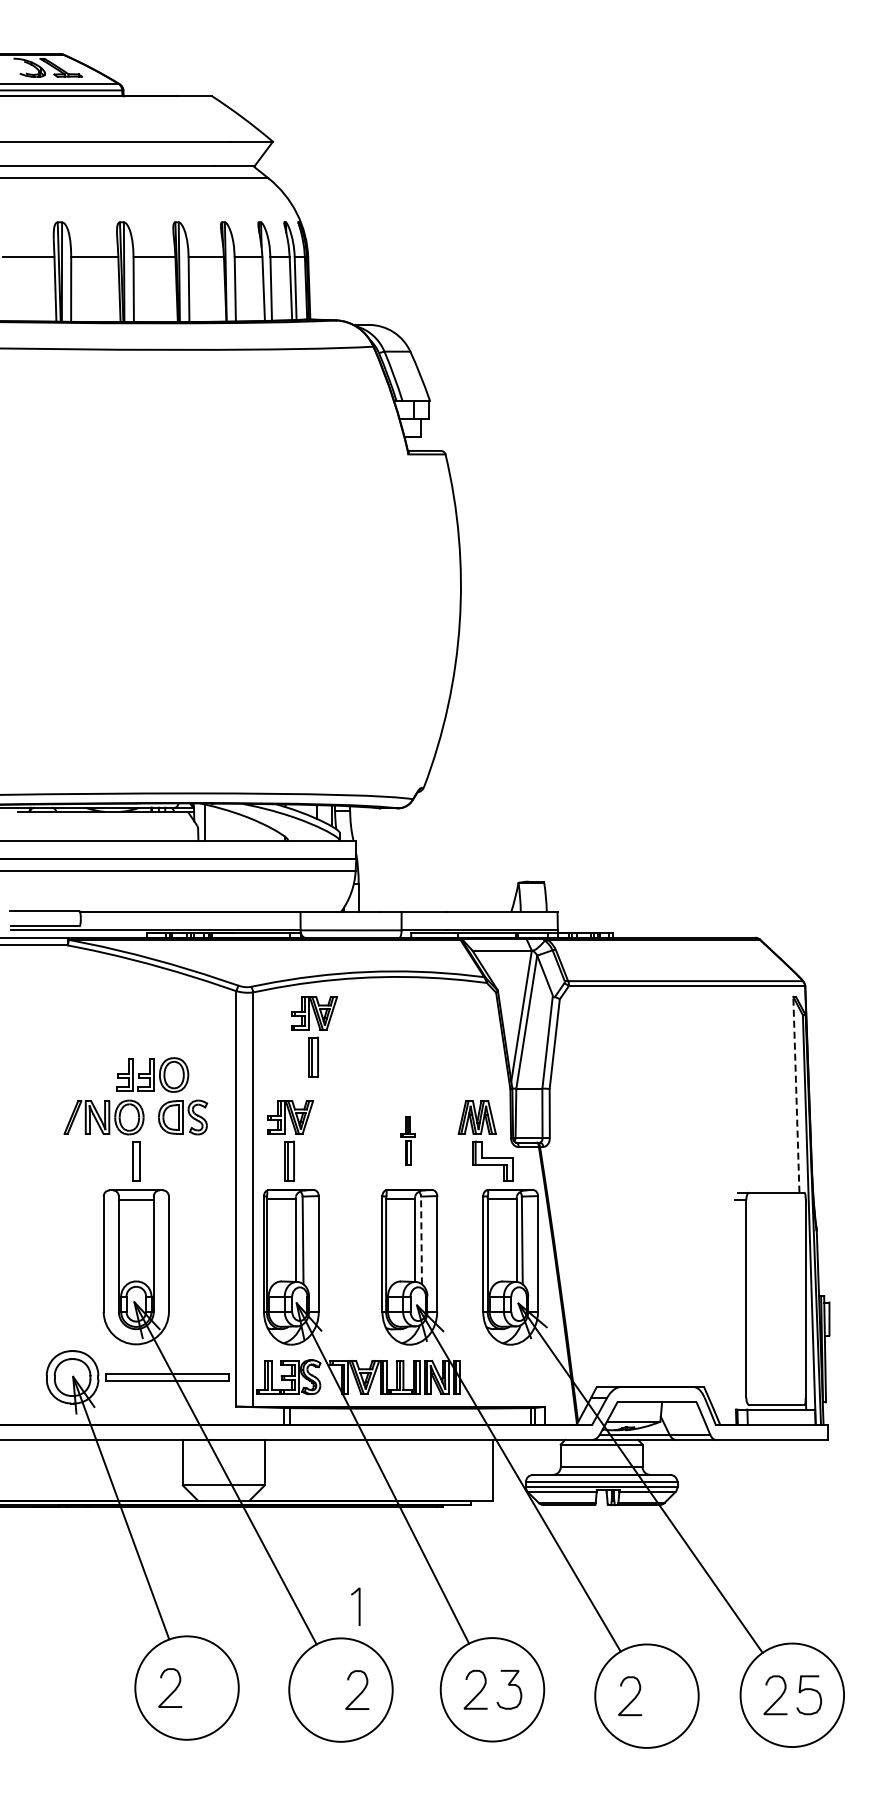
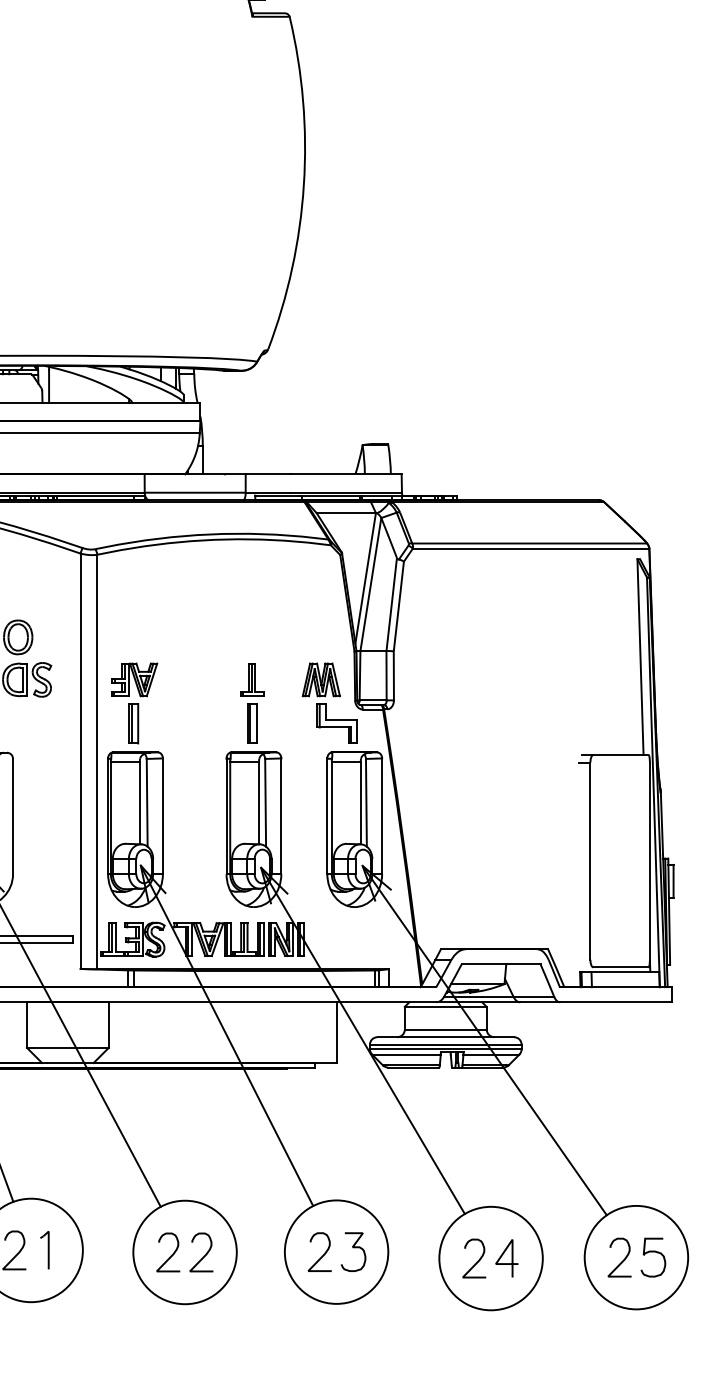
part: (314, 1036) -> (158, 598), removed
line: (796, 1094) -> (640, 656), dashed -> solid
part: (408, 1140) -> (252, 702), size x1.67
line: (421, 1240) -> (265, 802), dashed -> solid
part: (355, 1606) -> (44, 1249), moved
curve: (327, 1692) -> (171, 1254), added
line: (662, 1700) -> (506, 1262), added

